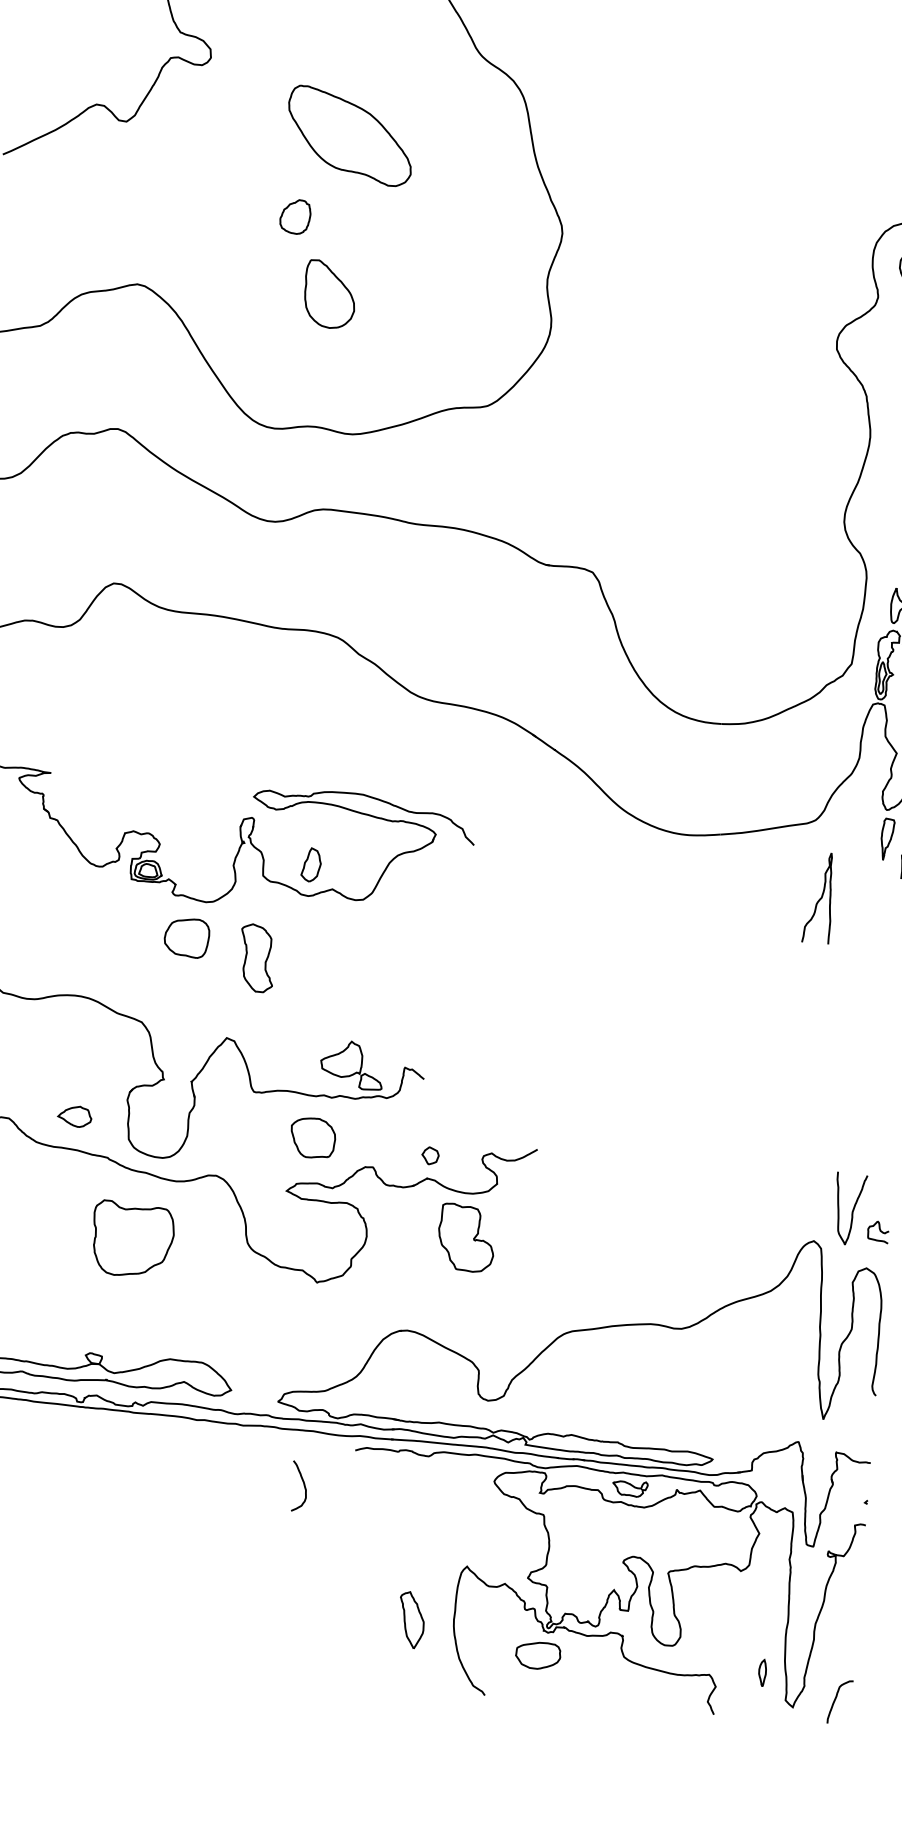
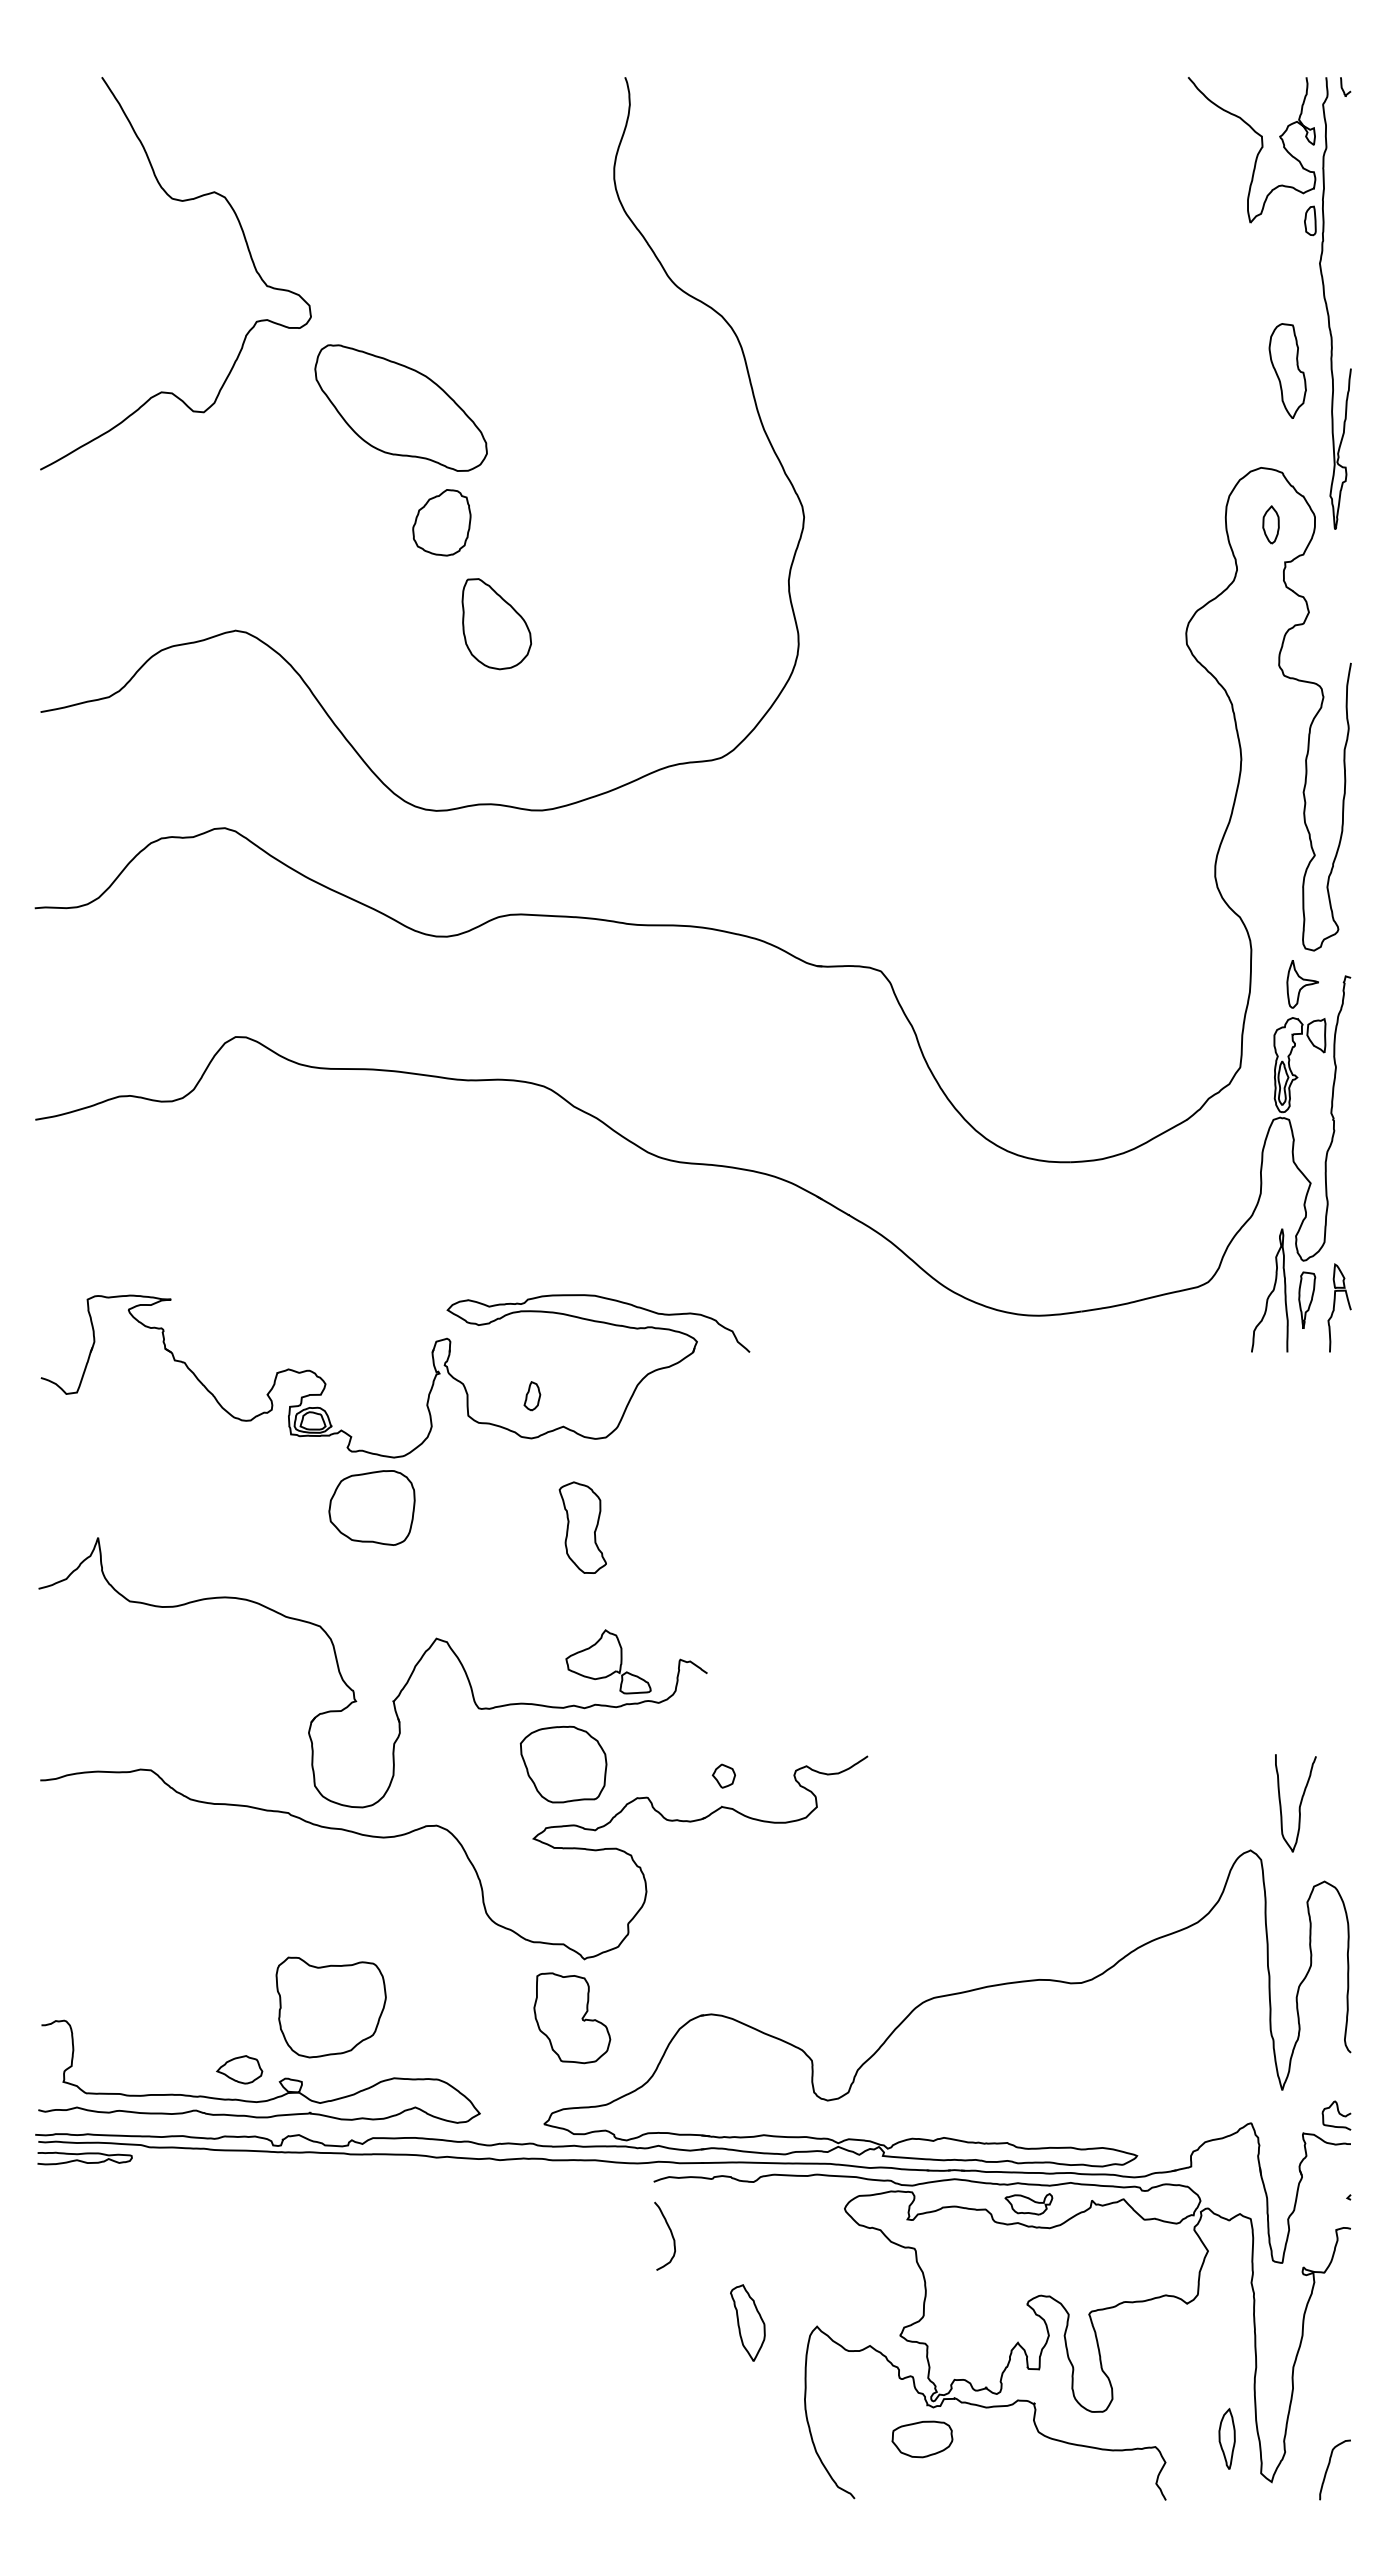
part: (349, 135) -> (400, 407), moved
part: (295, 216) -> (441, 522), size x1.43
part: (311, 865) -> (532, 1396), size x0.62
curve: (820, 898) -> (1271, 1291), moved
part: (186, 937) -> (371, 1507), size x1.43
part: (256, 958) -> (582, 1527), moved
part: (74, 1116) -> (239, 2069), moved
part: (313, 1138) -> (563, 1764), size x1.43
curve: (879, 1230) -> (1338, 2113), moved
part: (466, 1238) -> (572, 2018), moved
part: (132, 1239) -> (330, 2007), moved
curve: (303, 1484) -> (670, 2233), moved
part: (411, 1619) -> (747, 2322), moved
part: (762, 1672) -> (1226, 2438), size x1.67

